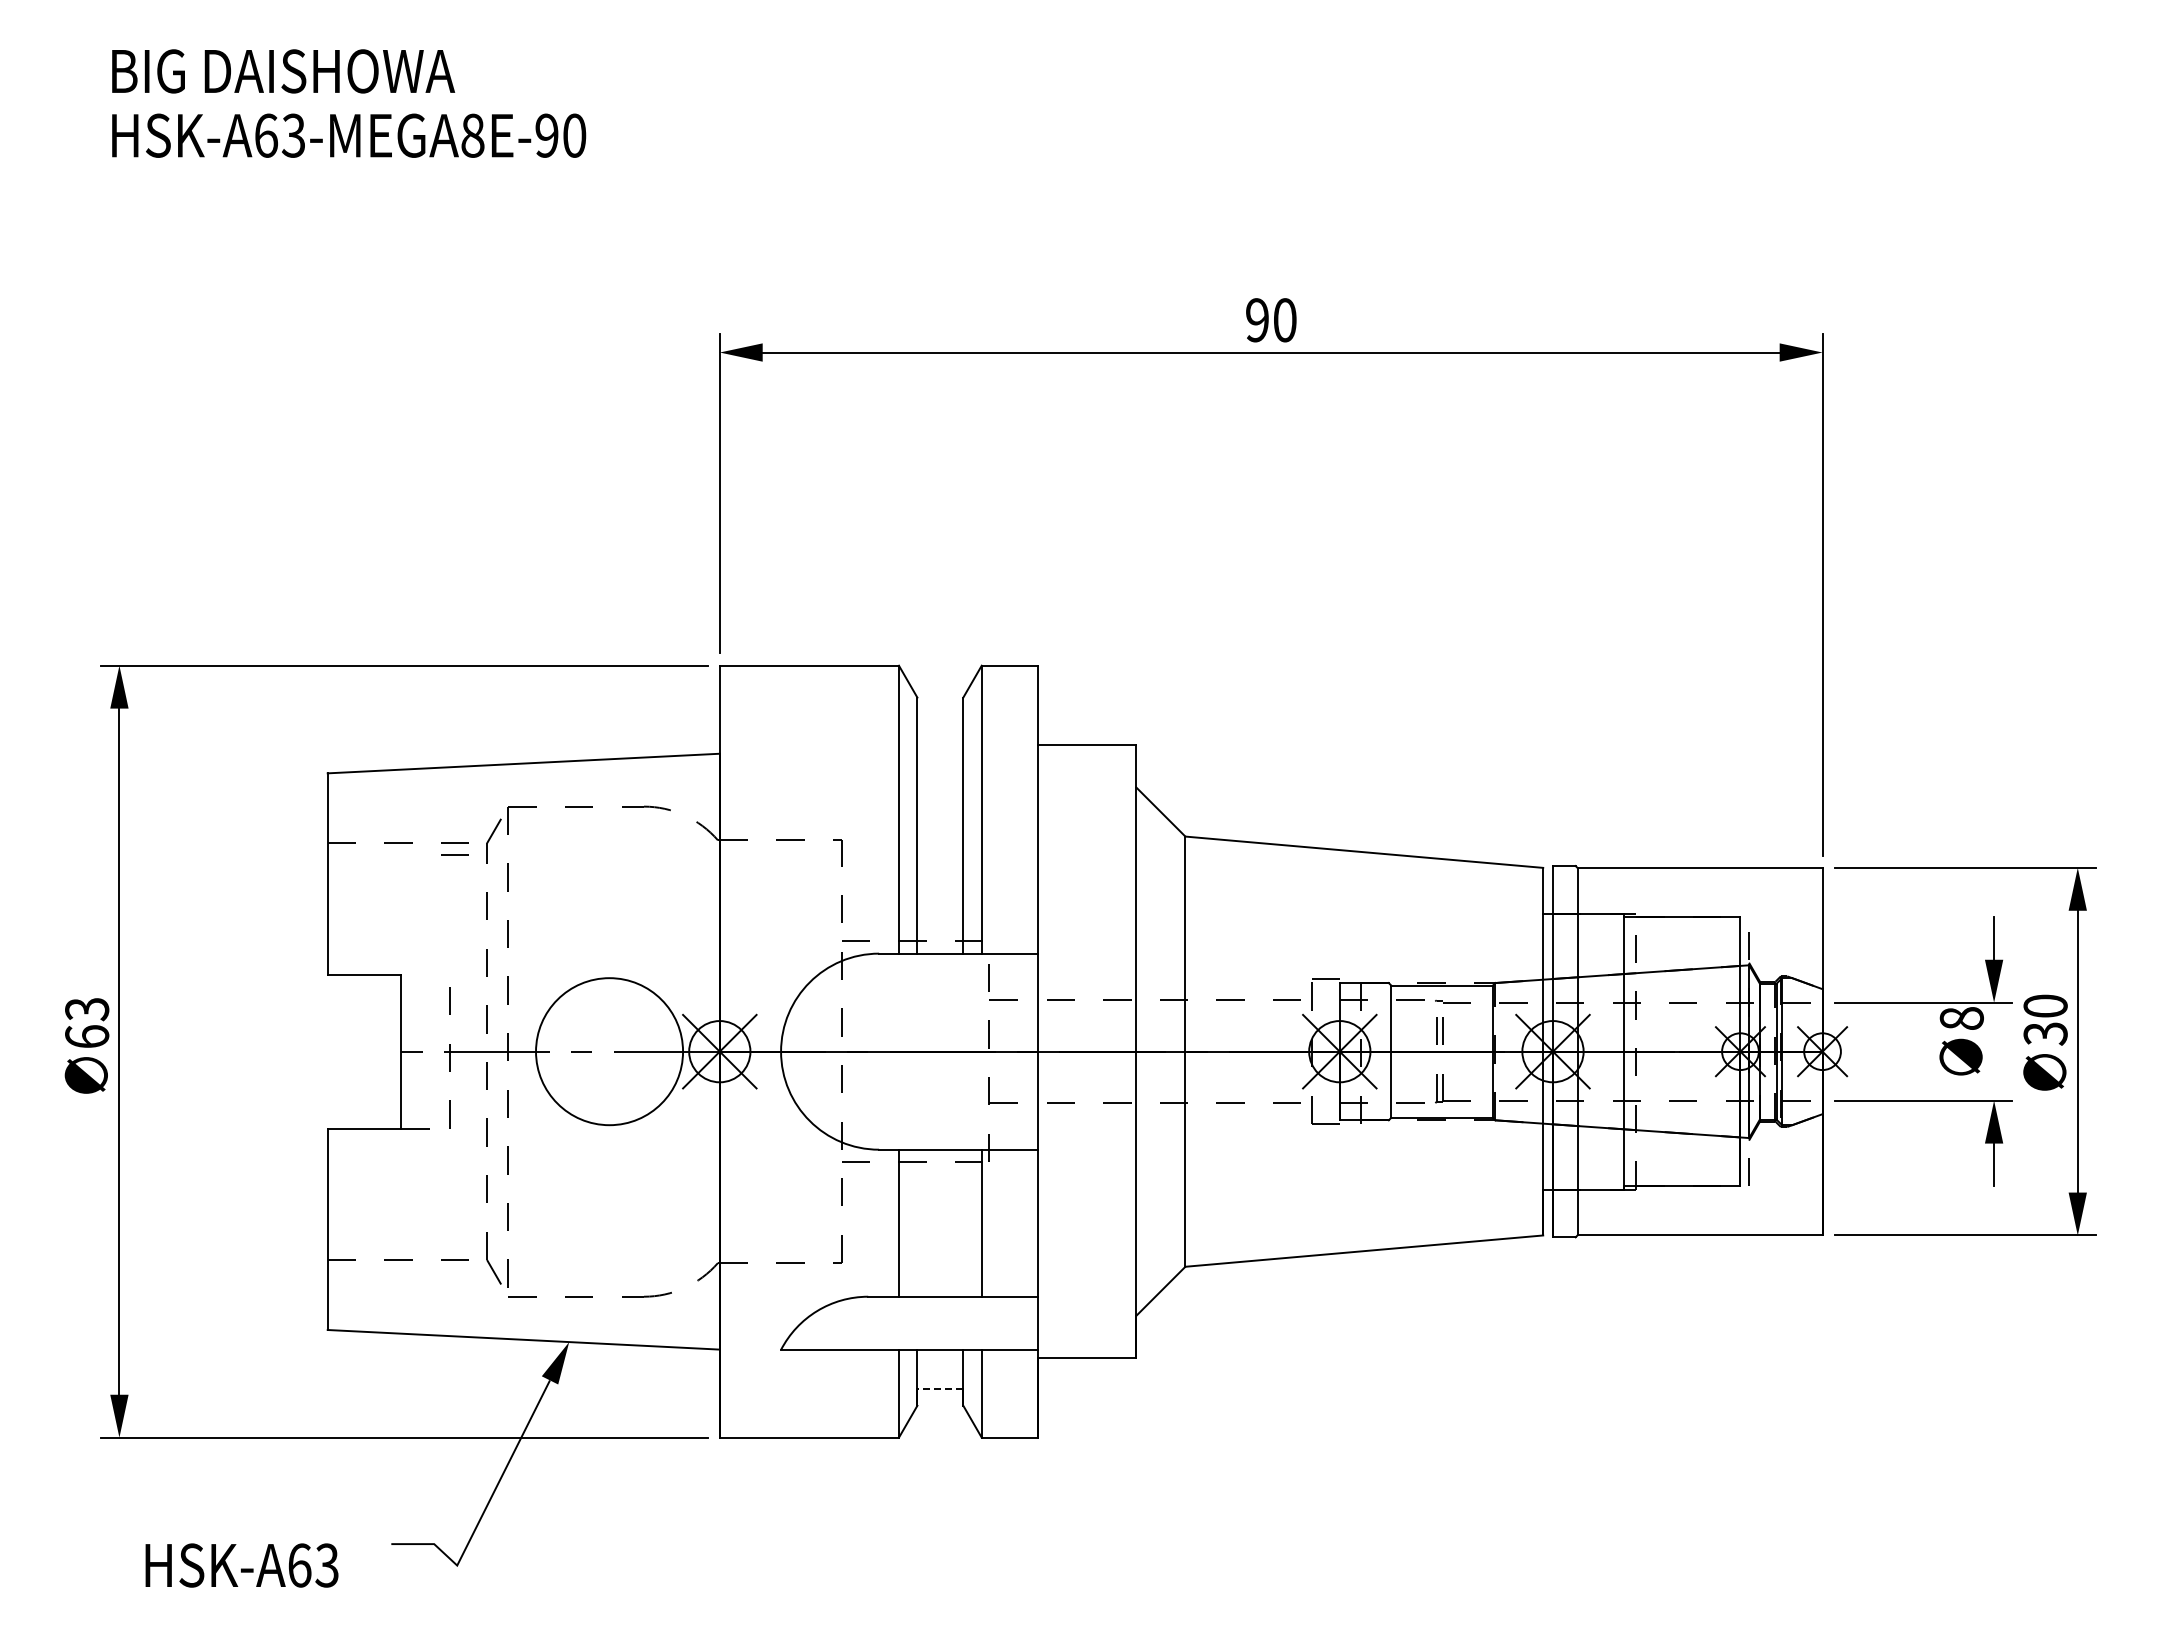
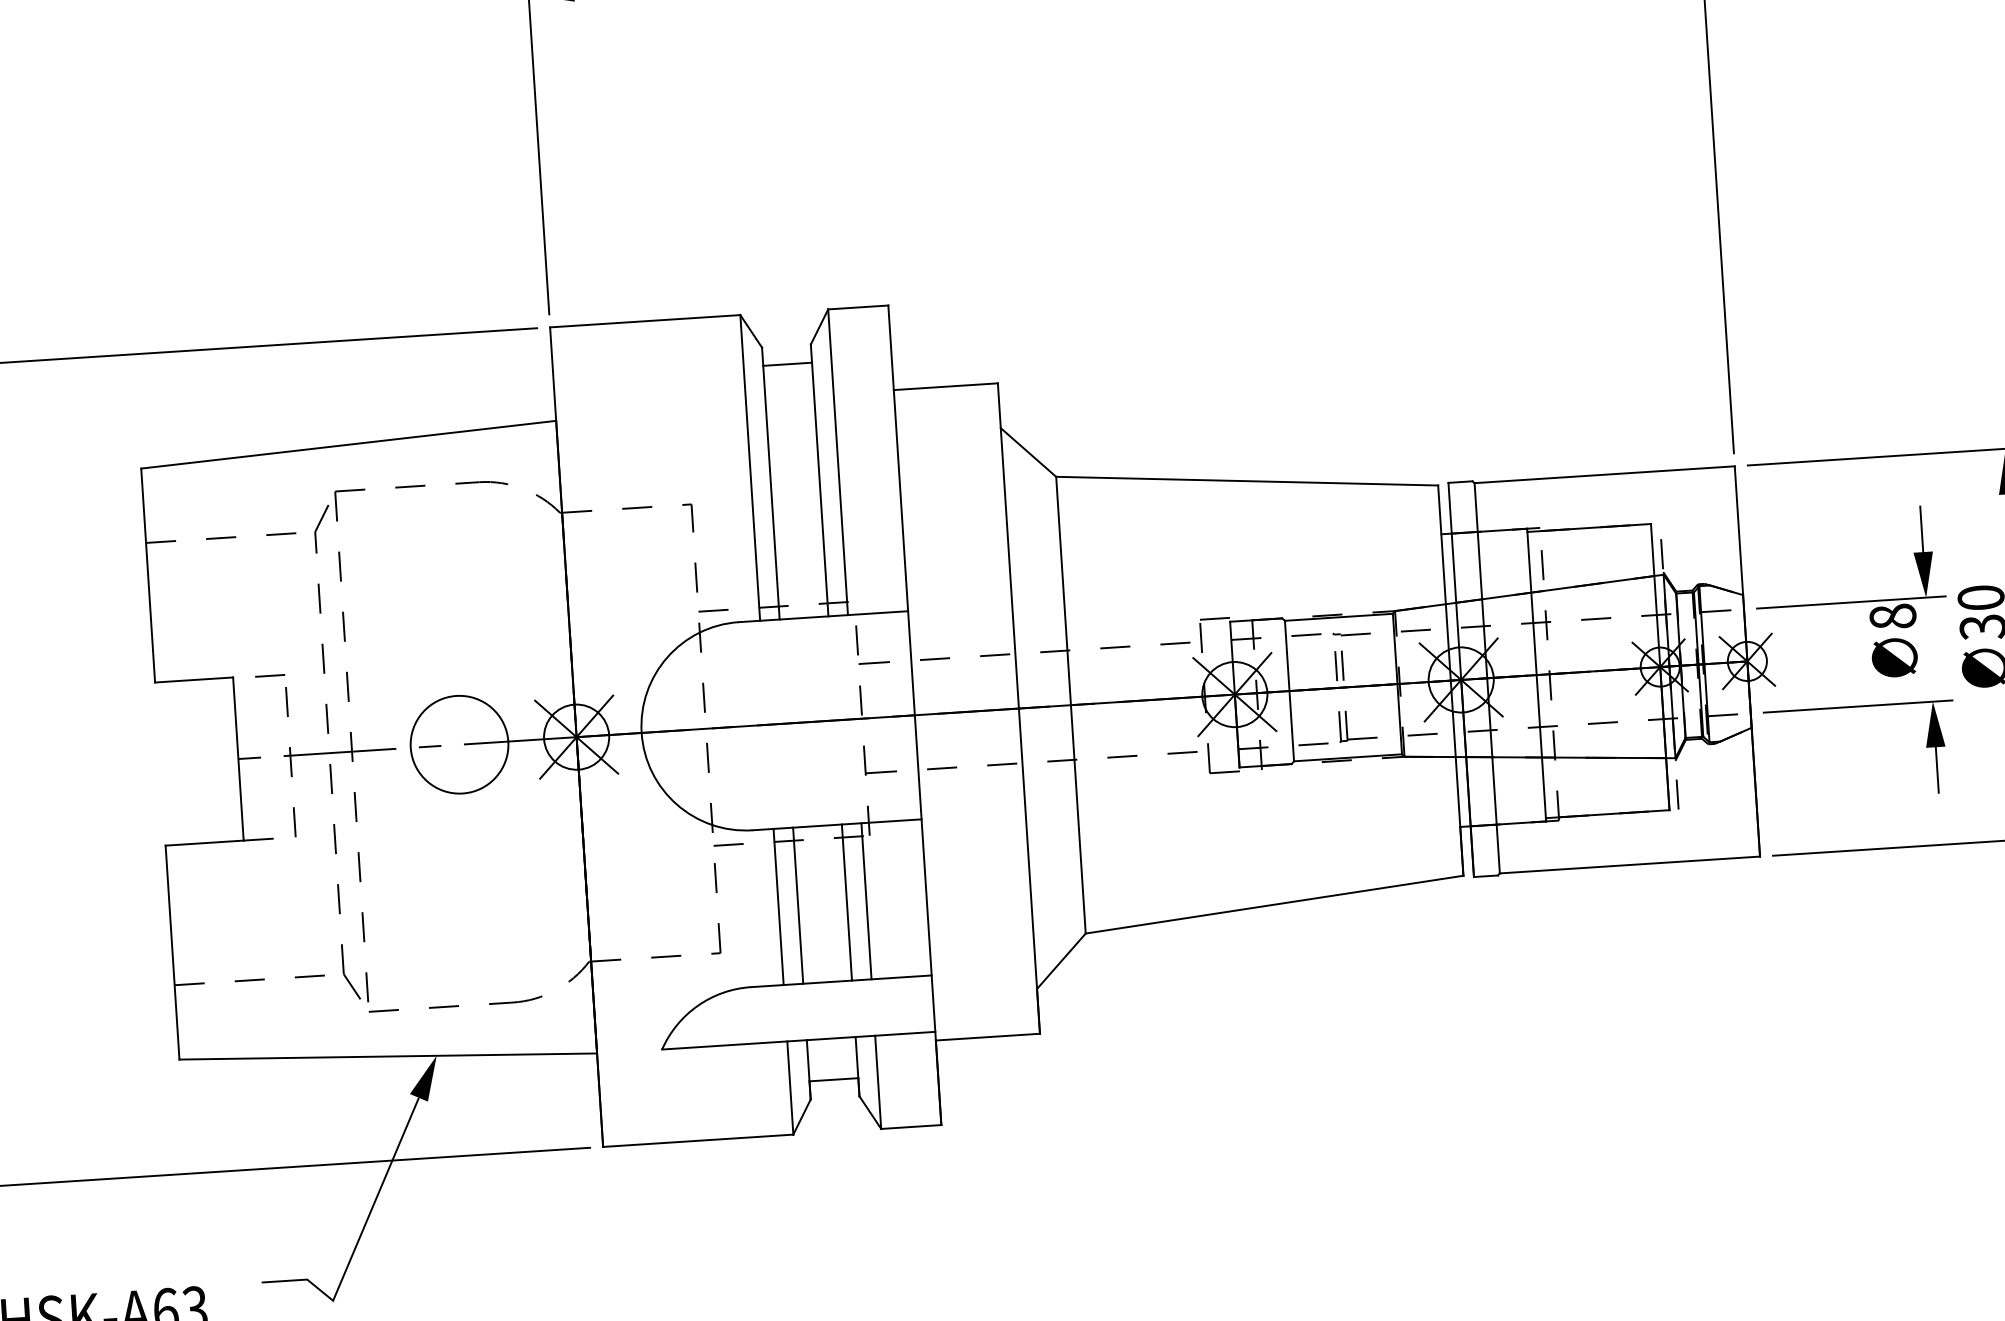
line: (940, 714) -> (787, 364), added
line: (454, 854) -> (269, 675), moved
circle: (609, 1051) -> (459, 744), size x0.62
line: (917, 1222) -> (798, 904), added
line: (963, 1222) -> (847, 901), added
line: (940, 1388) -> (834, 1079), dashed -> solid

